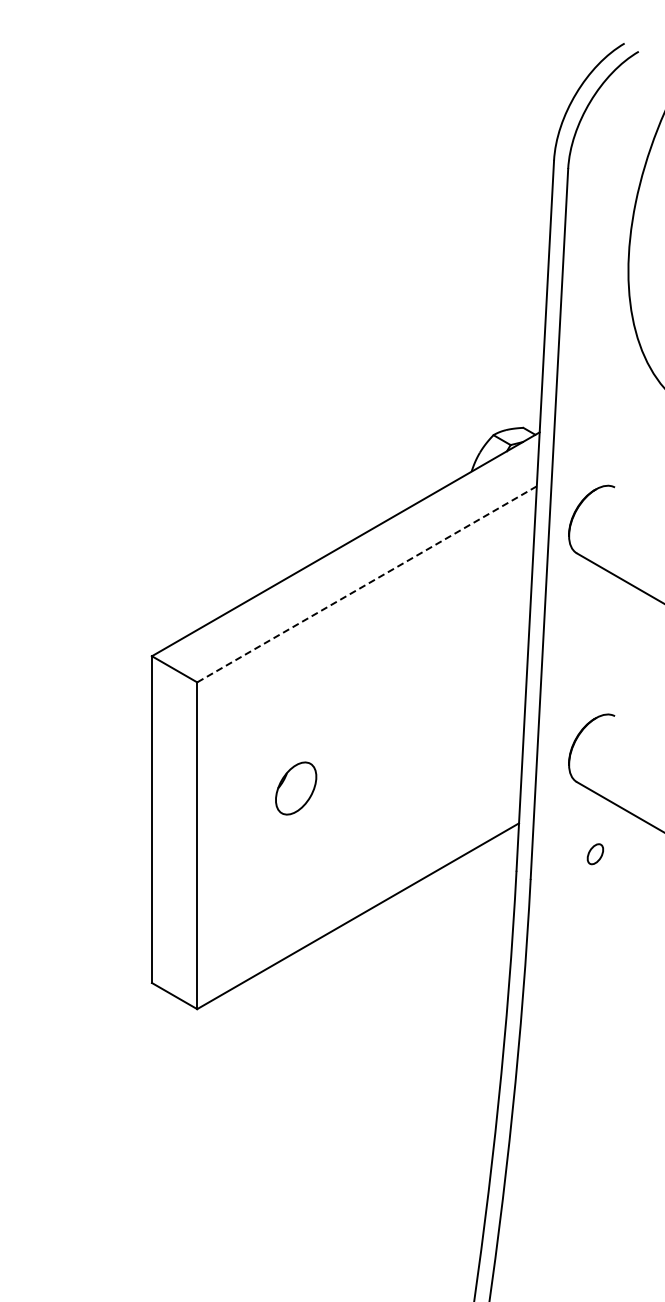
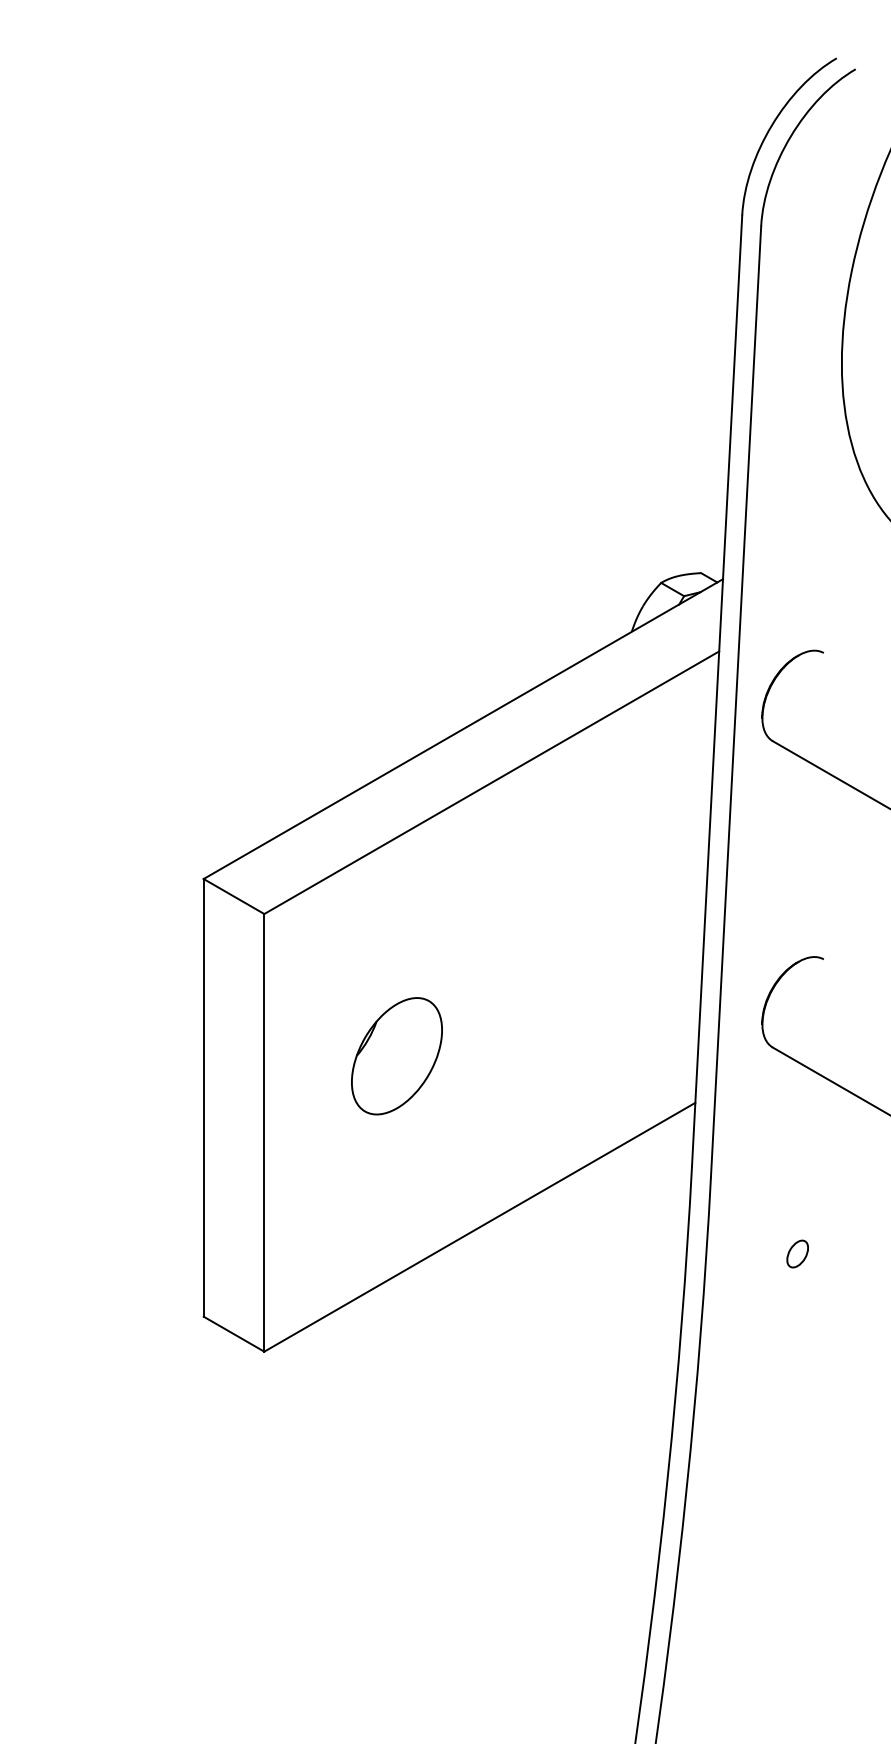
line: (366, 584) -> (491, 782), dashed -> solid
part: (295, 788) -> (395, 1056), size x1.67
part: (594, 854) -> (796, 1254), moved

